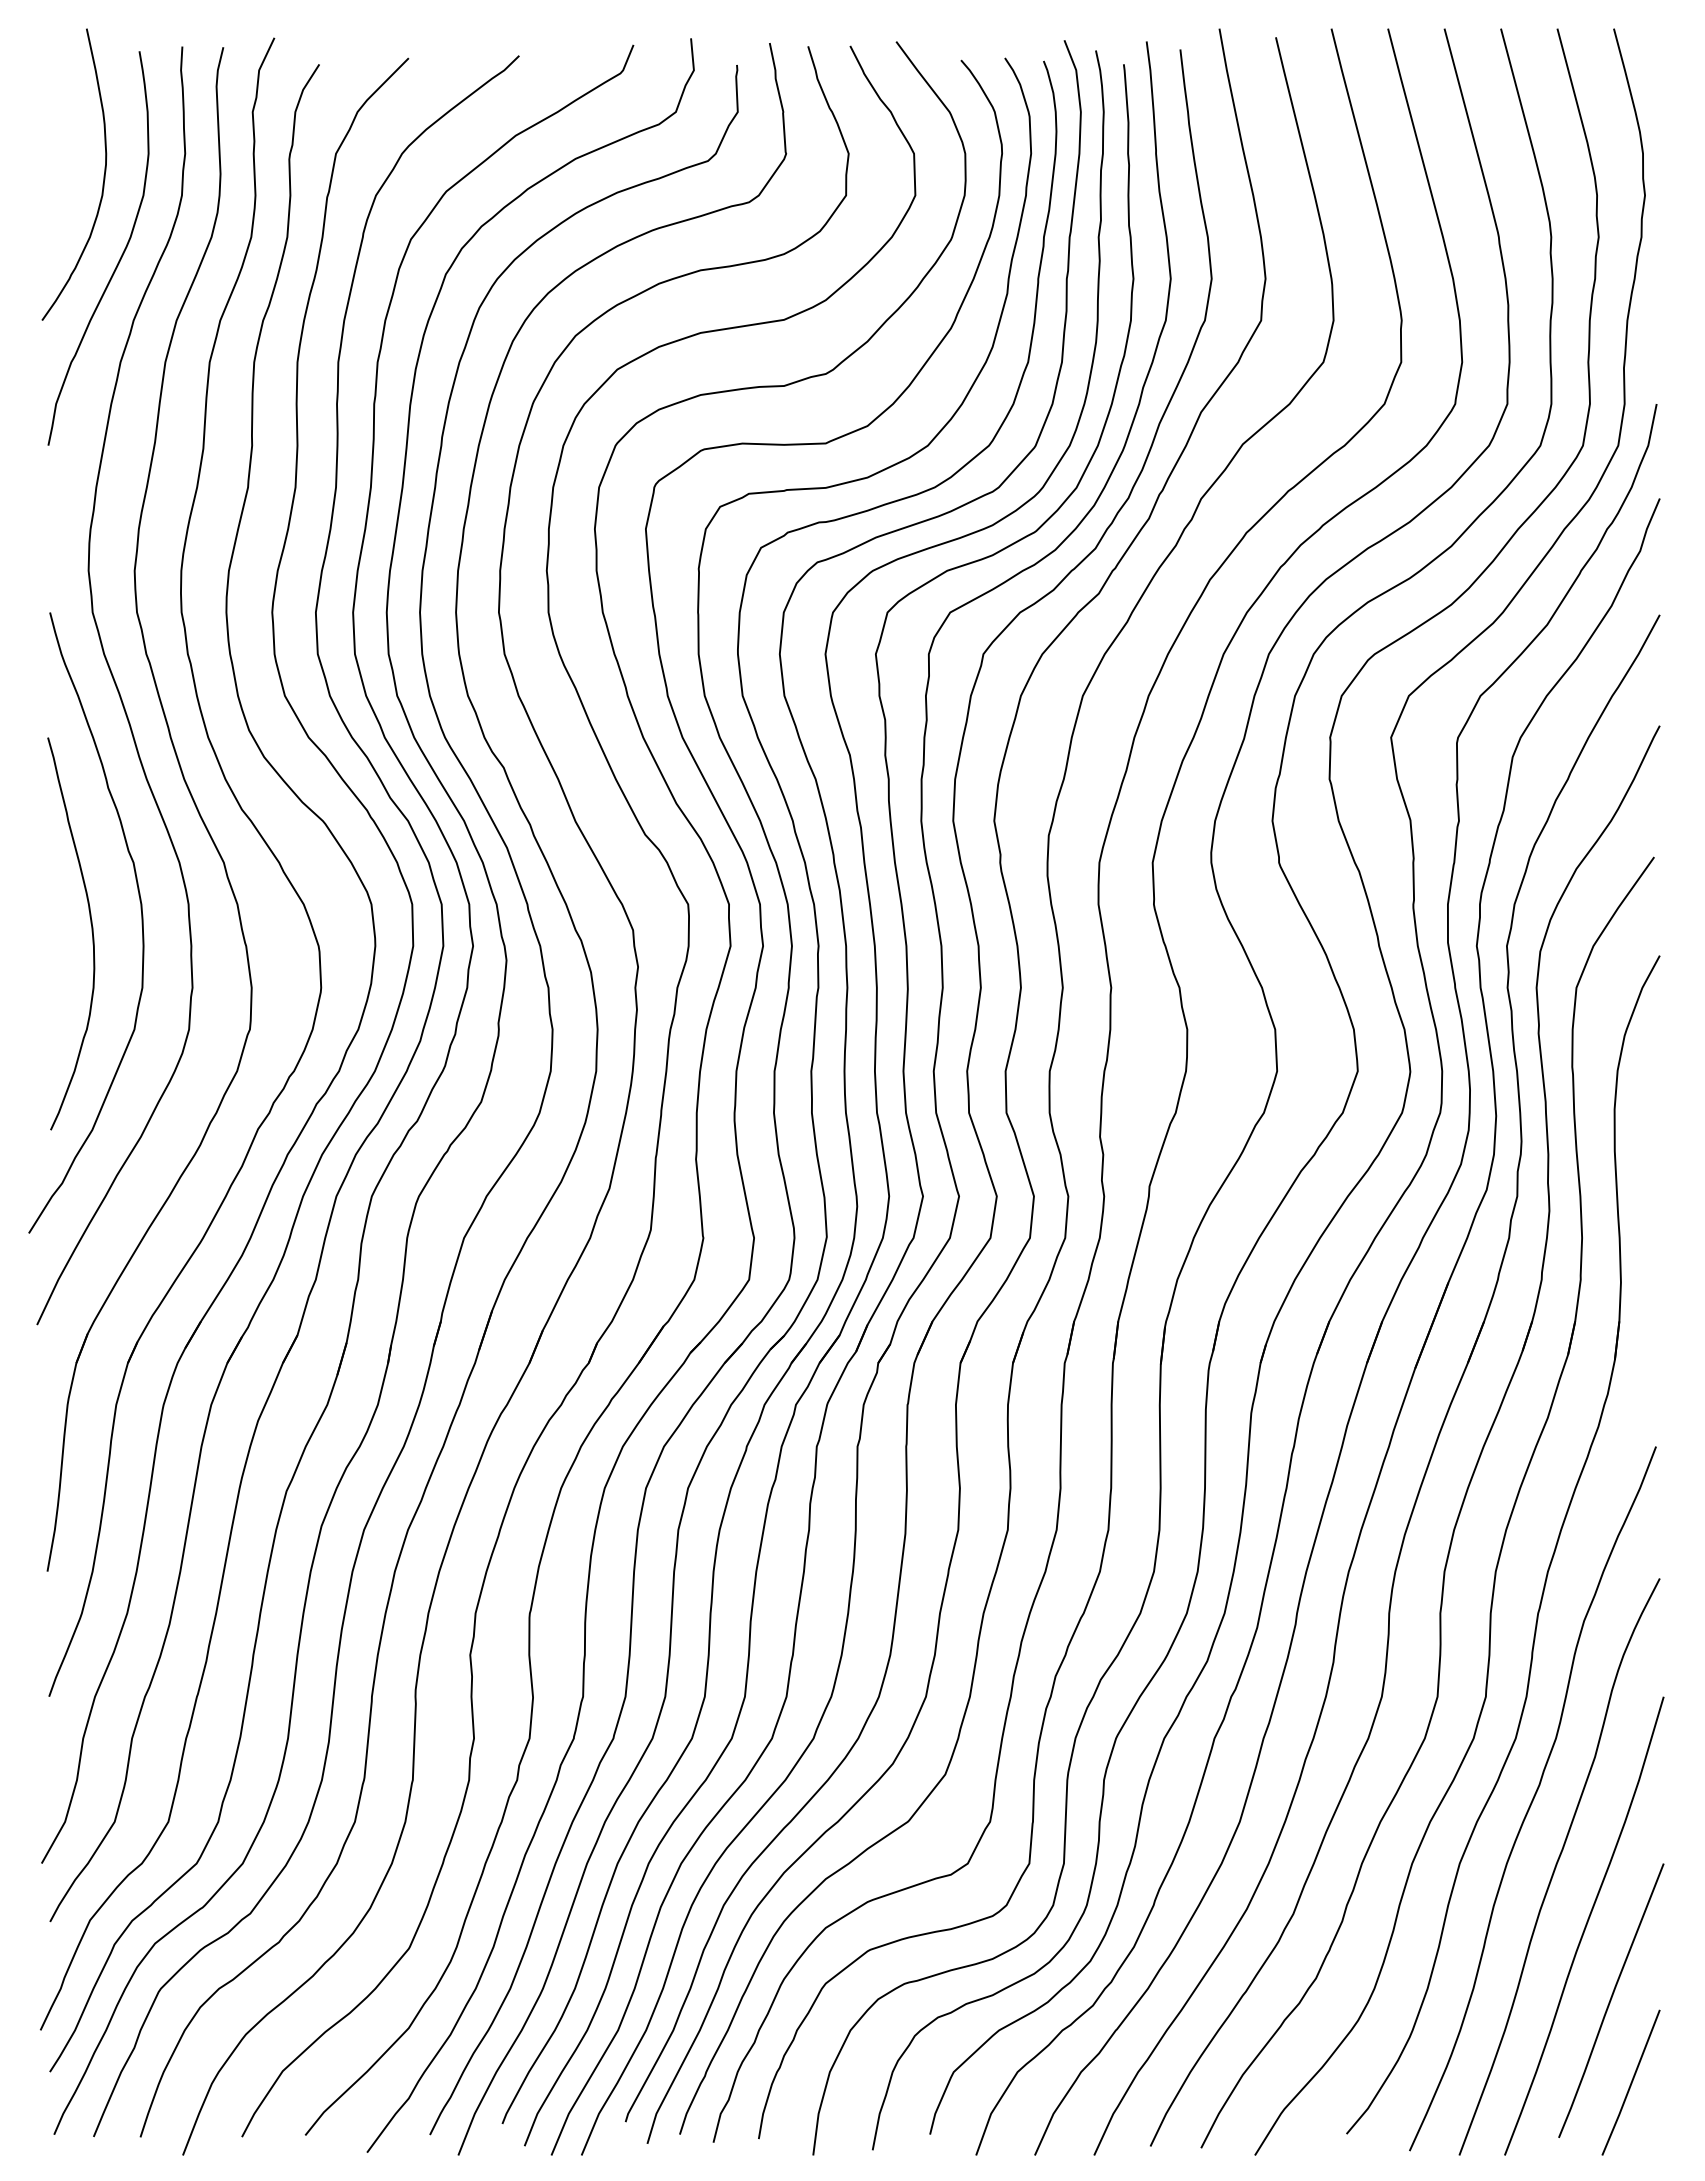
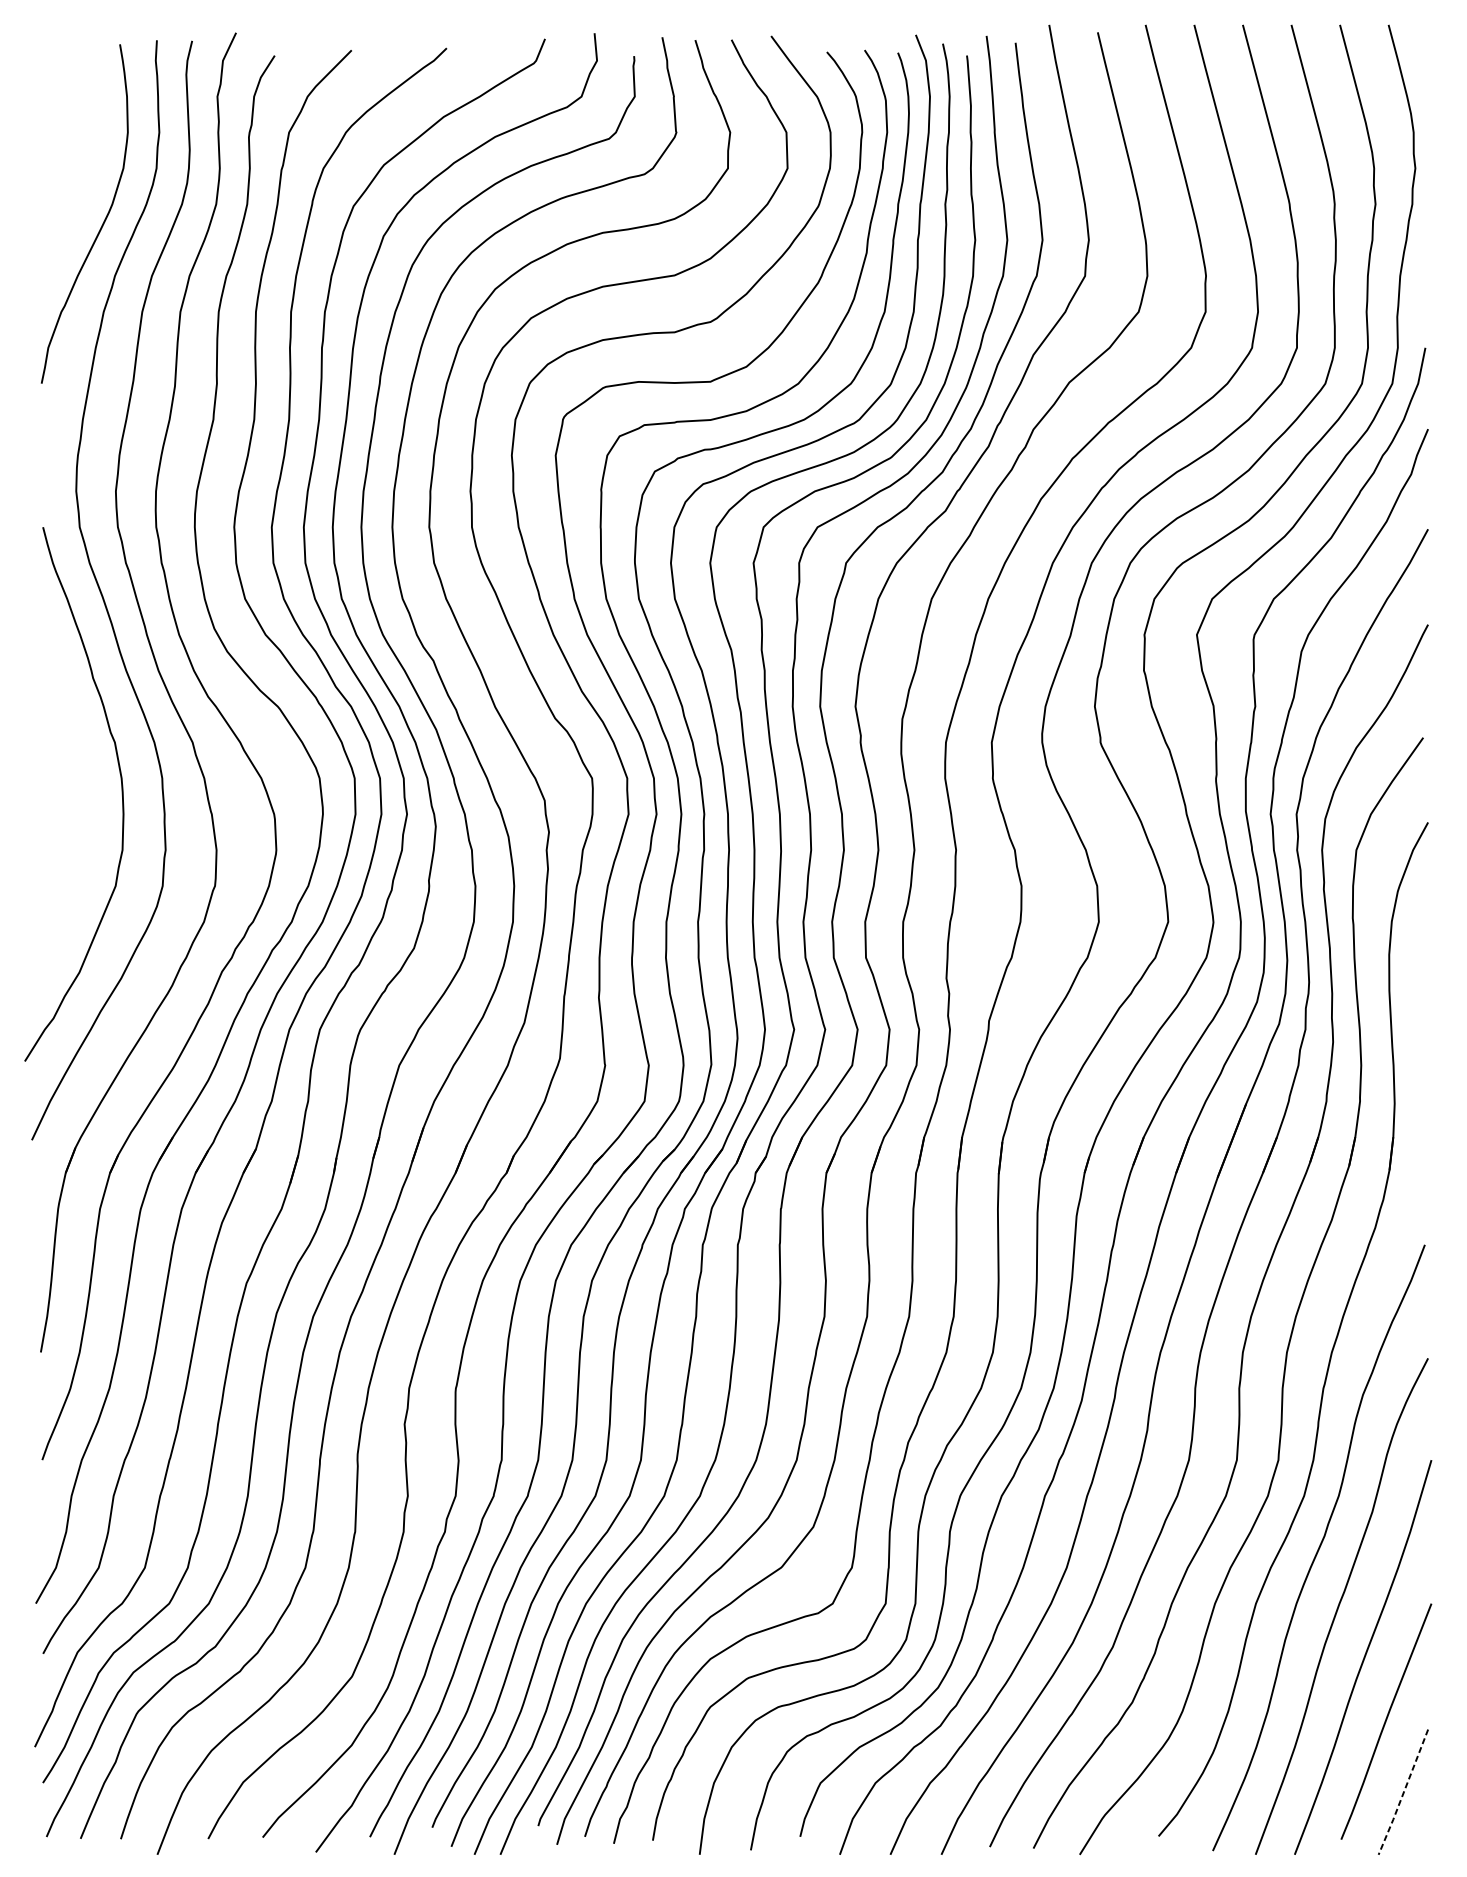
curve: (103, 175) -> (89, 151), removed
curve: (91, 932) -> (78, 802), removed
line: (1631, 2084) -> (1403, 1793), solid -> dashed

